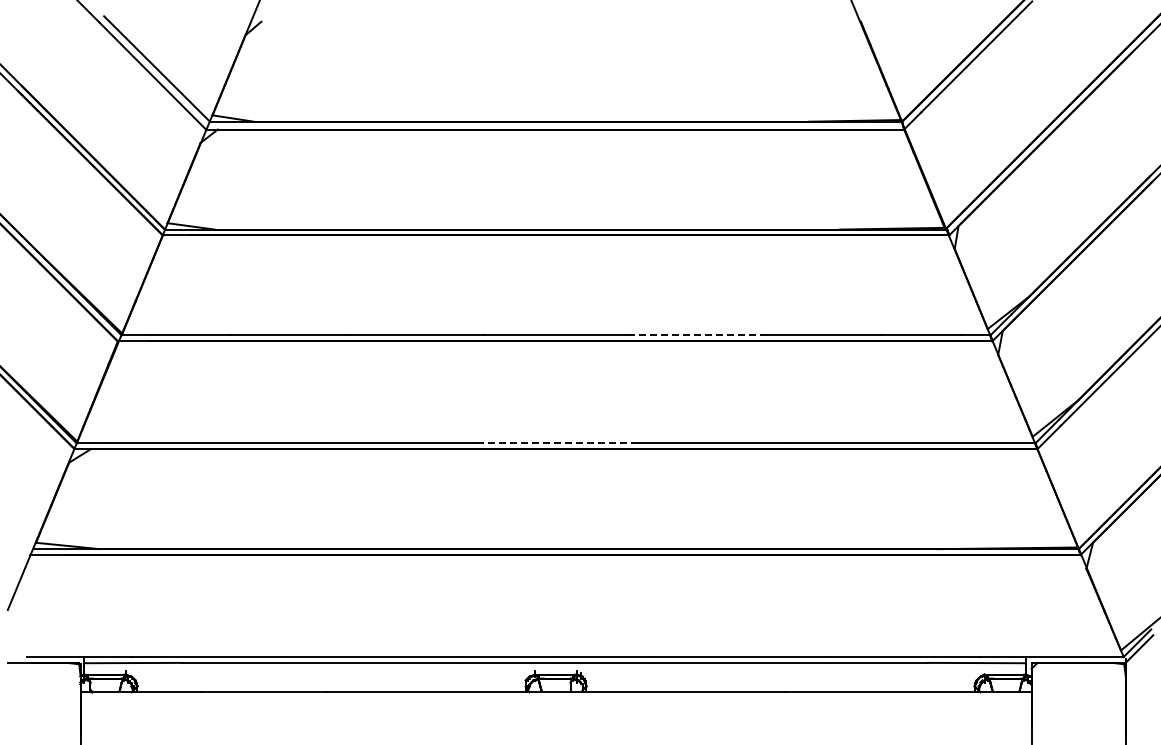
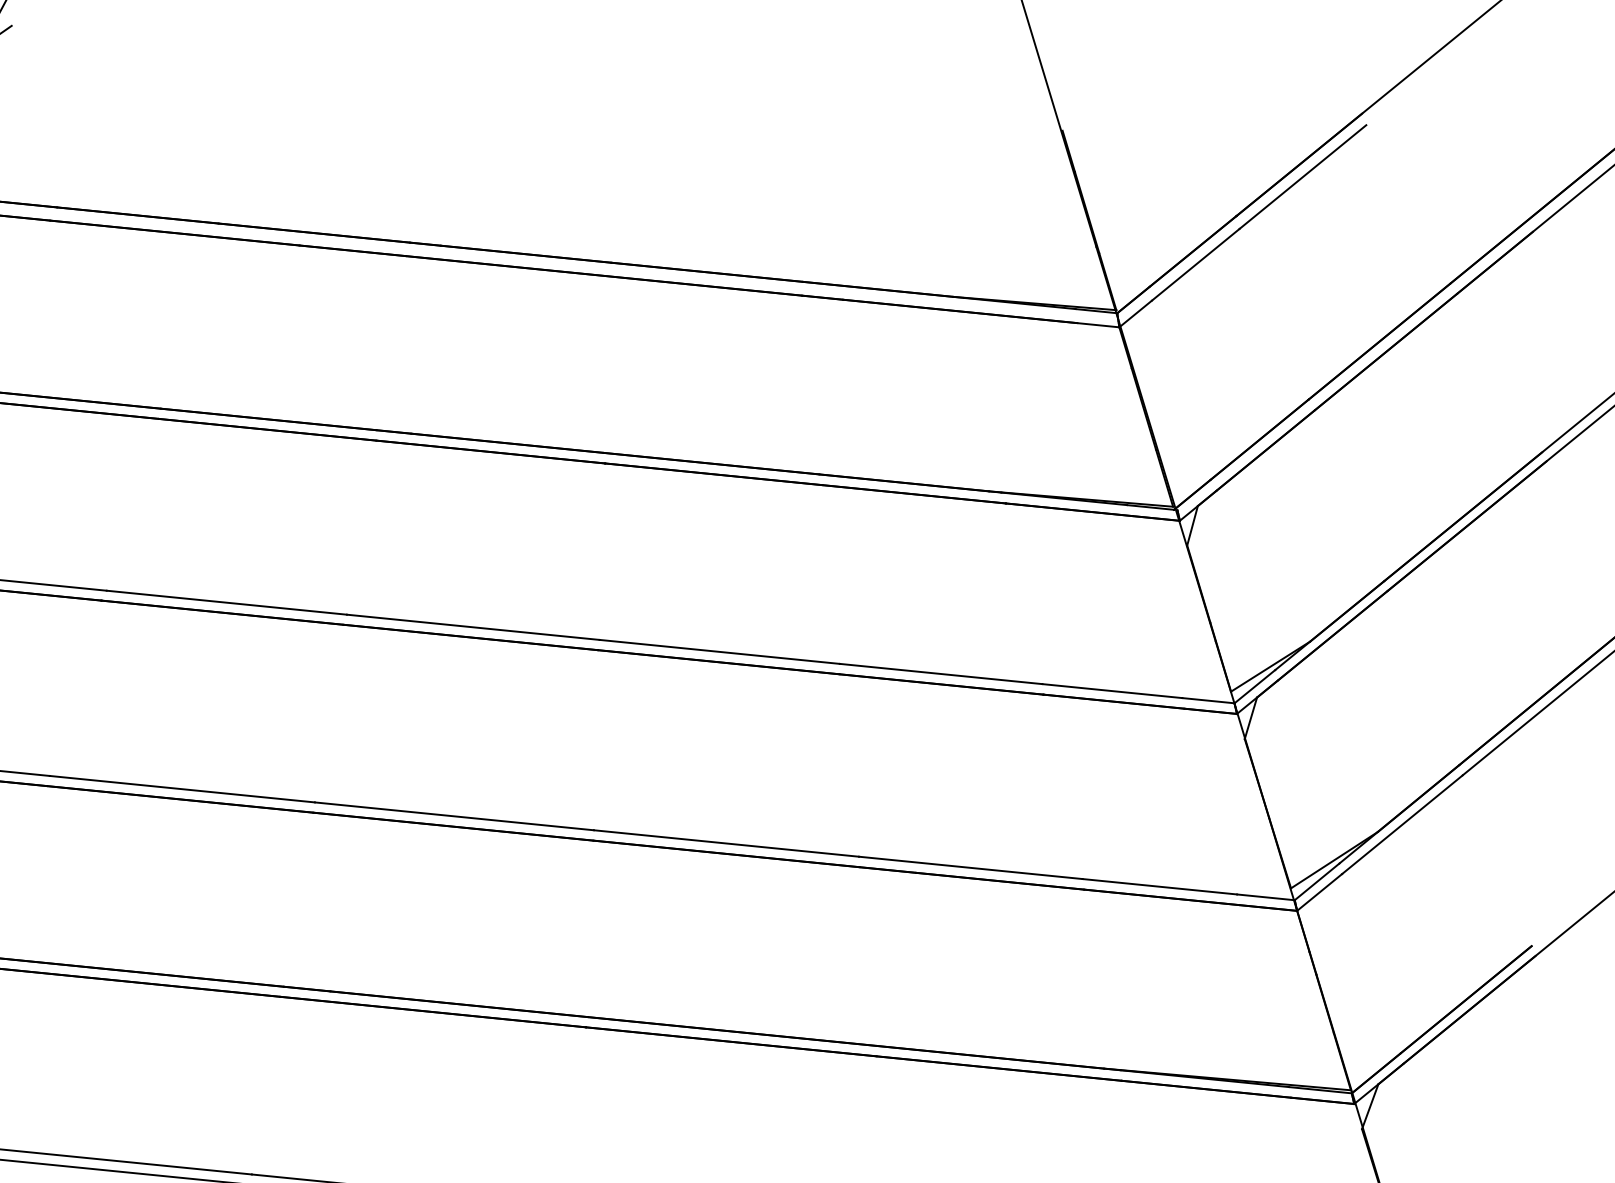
line: (696, 335) -> (719, 651), dashed -> solid
line: (556, 443) -> (455, 816), dashed -> solid

